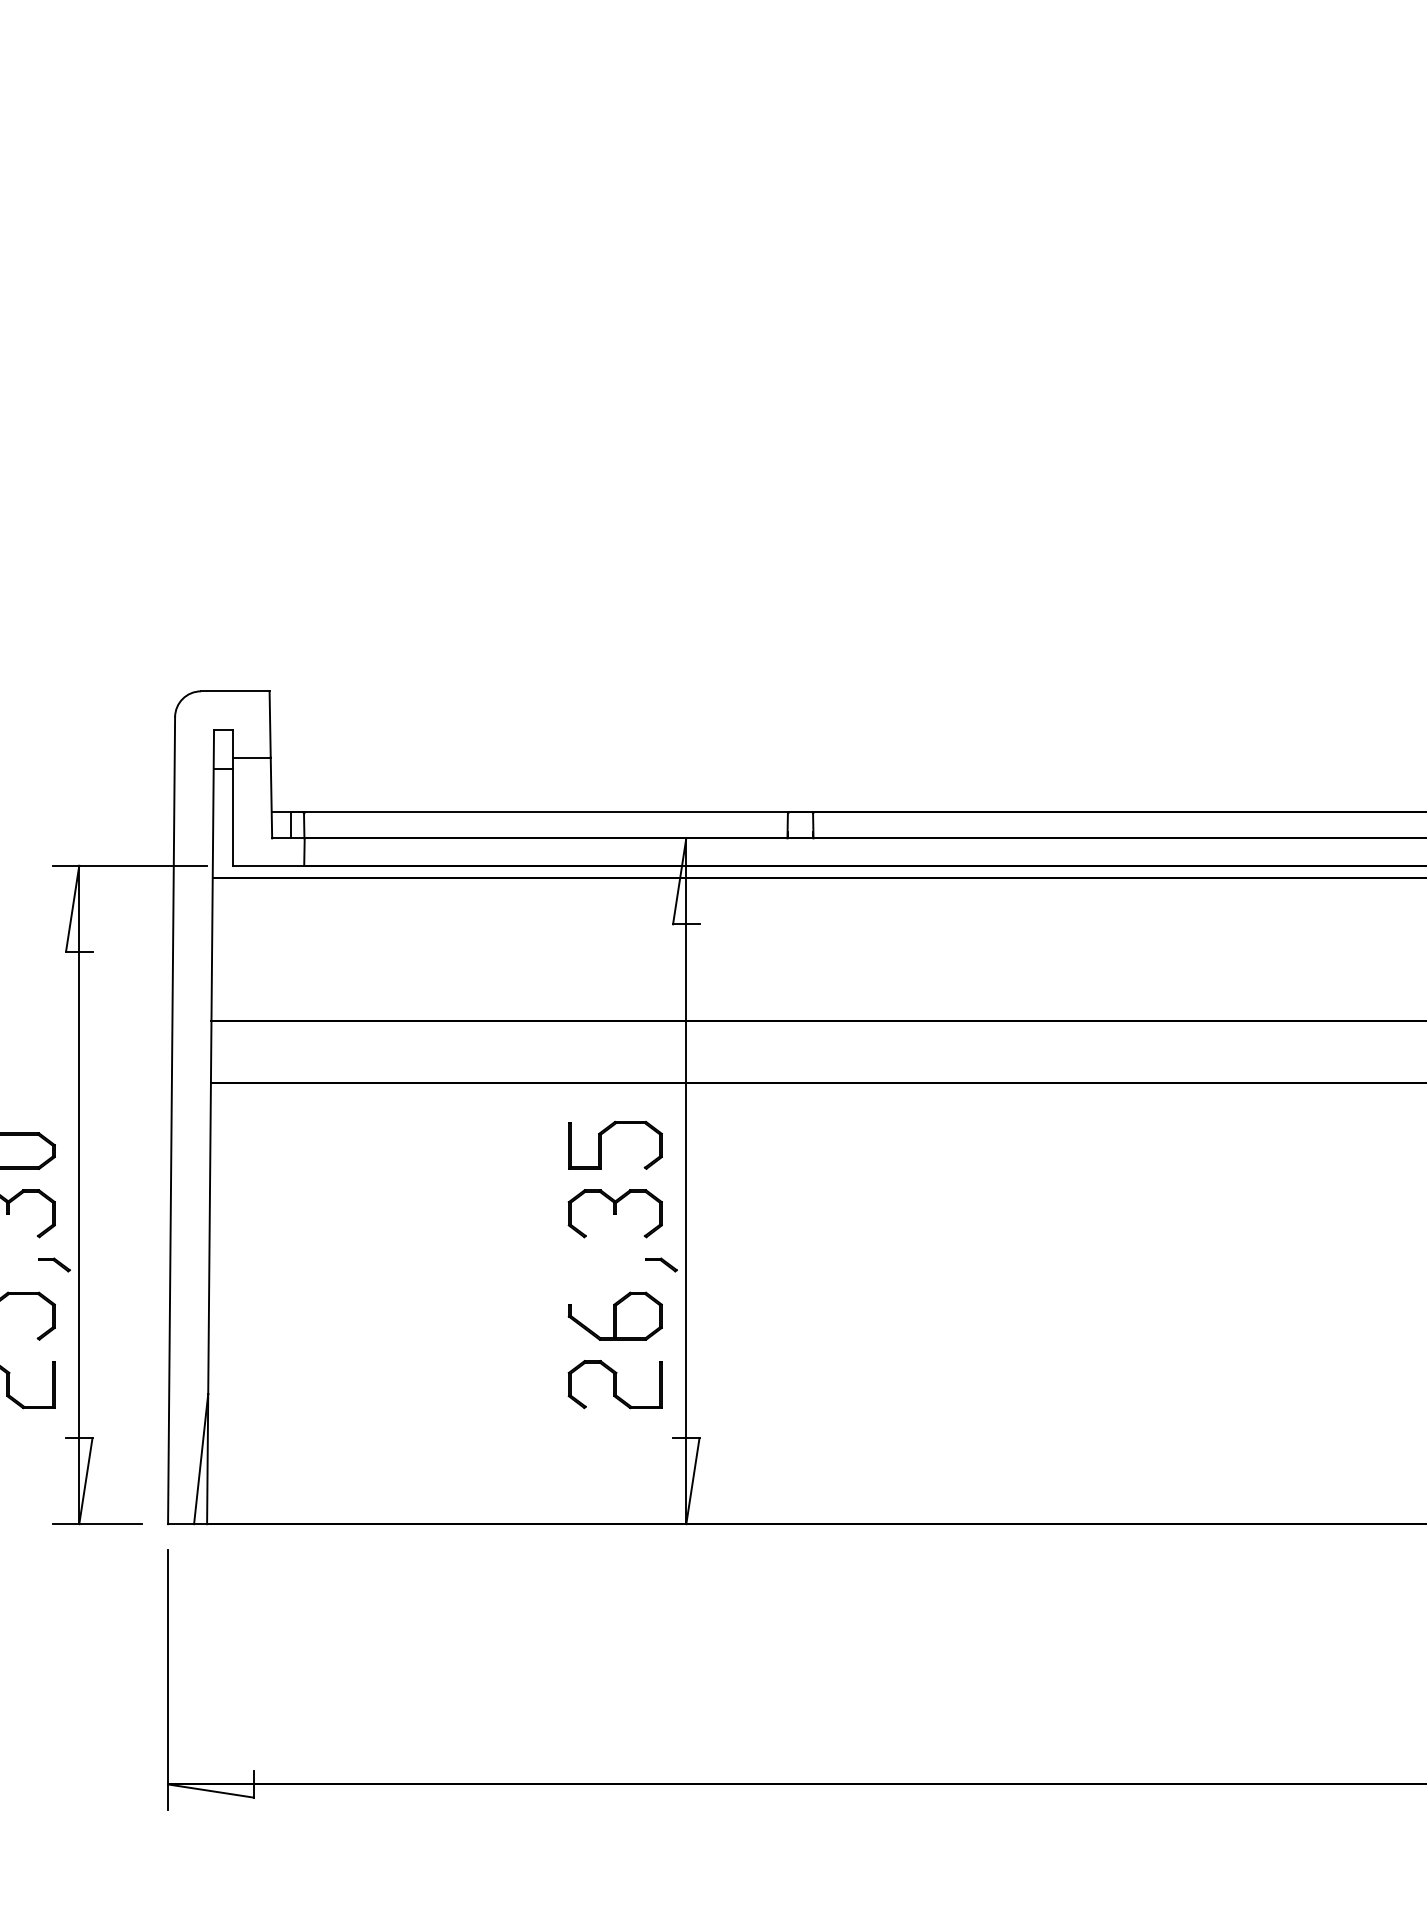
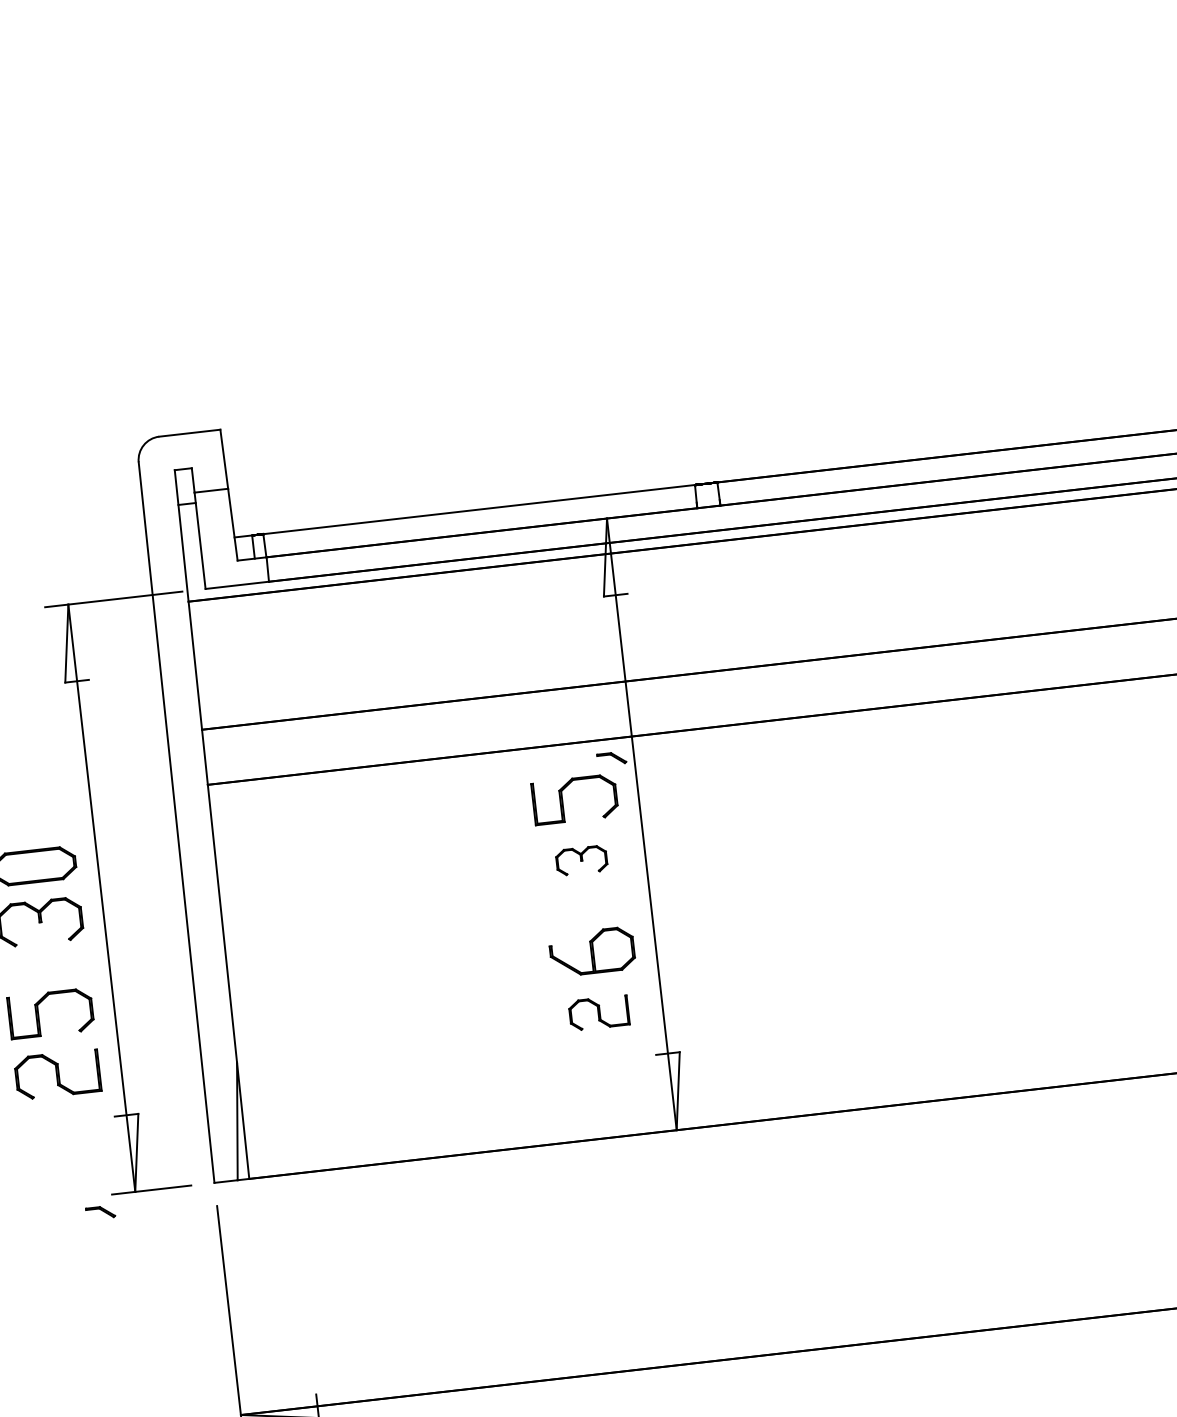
part: (614, 1213) -> (581, 860), size x0.6
part: (54, 1264) -> (100, 1212), moved
part: (661, 1264) -> (611, 758), moved
part: (614, 1384) -> (598, 1012), size x0.7

